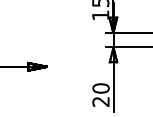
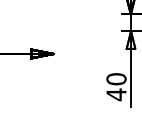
text: (100, 101) -> (115, 94), 20 -> 40

